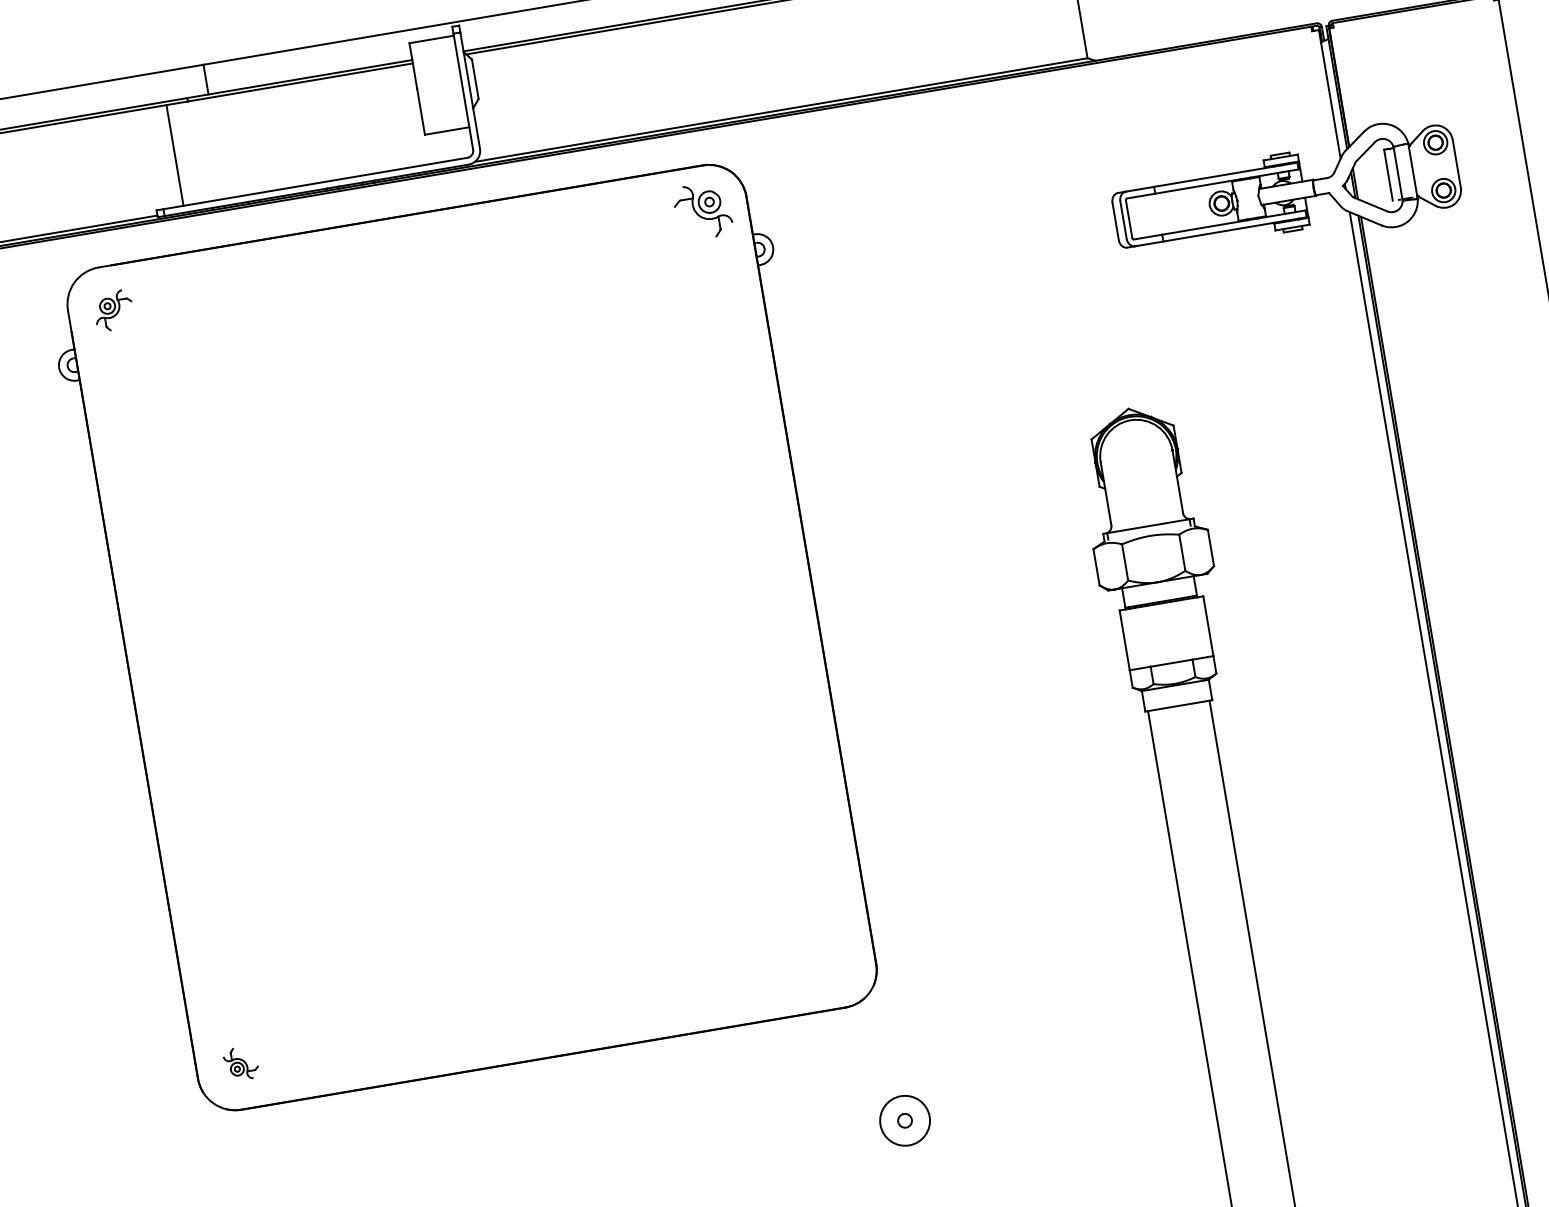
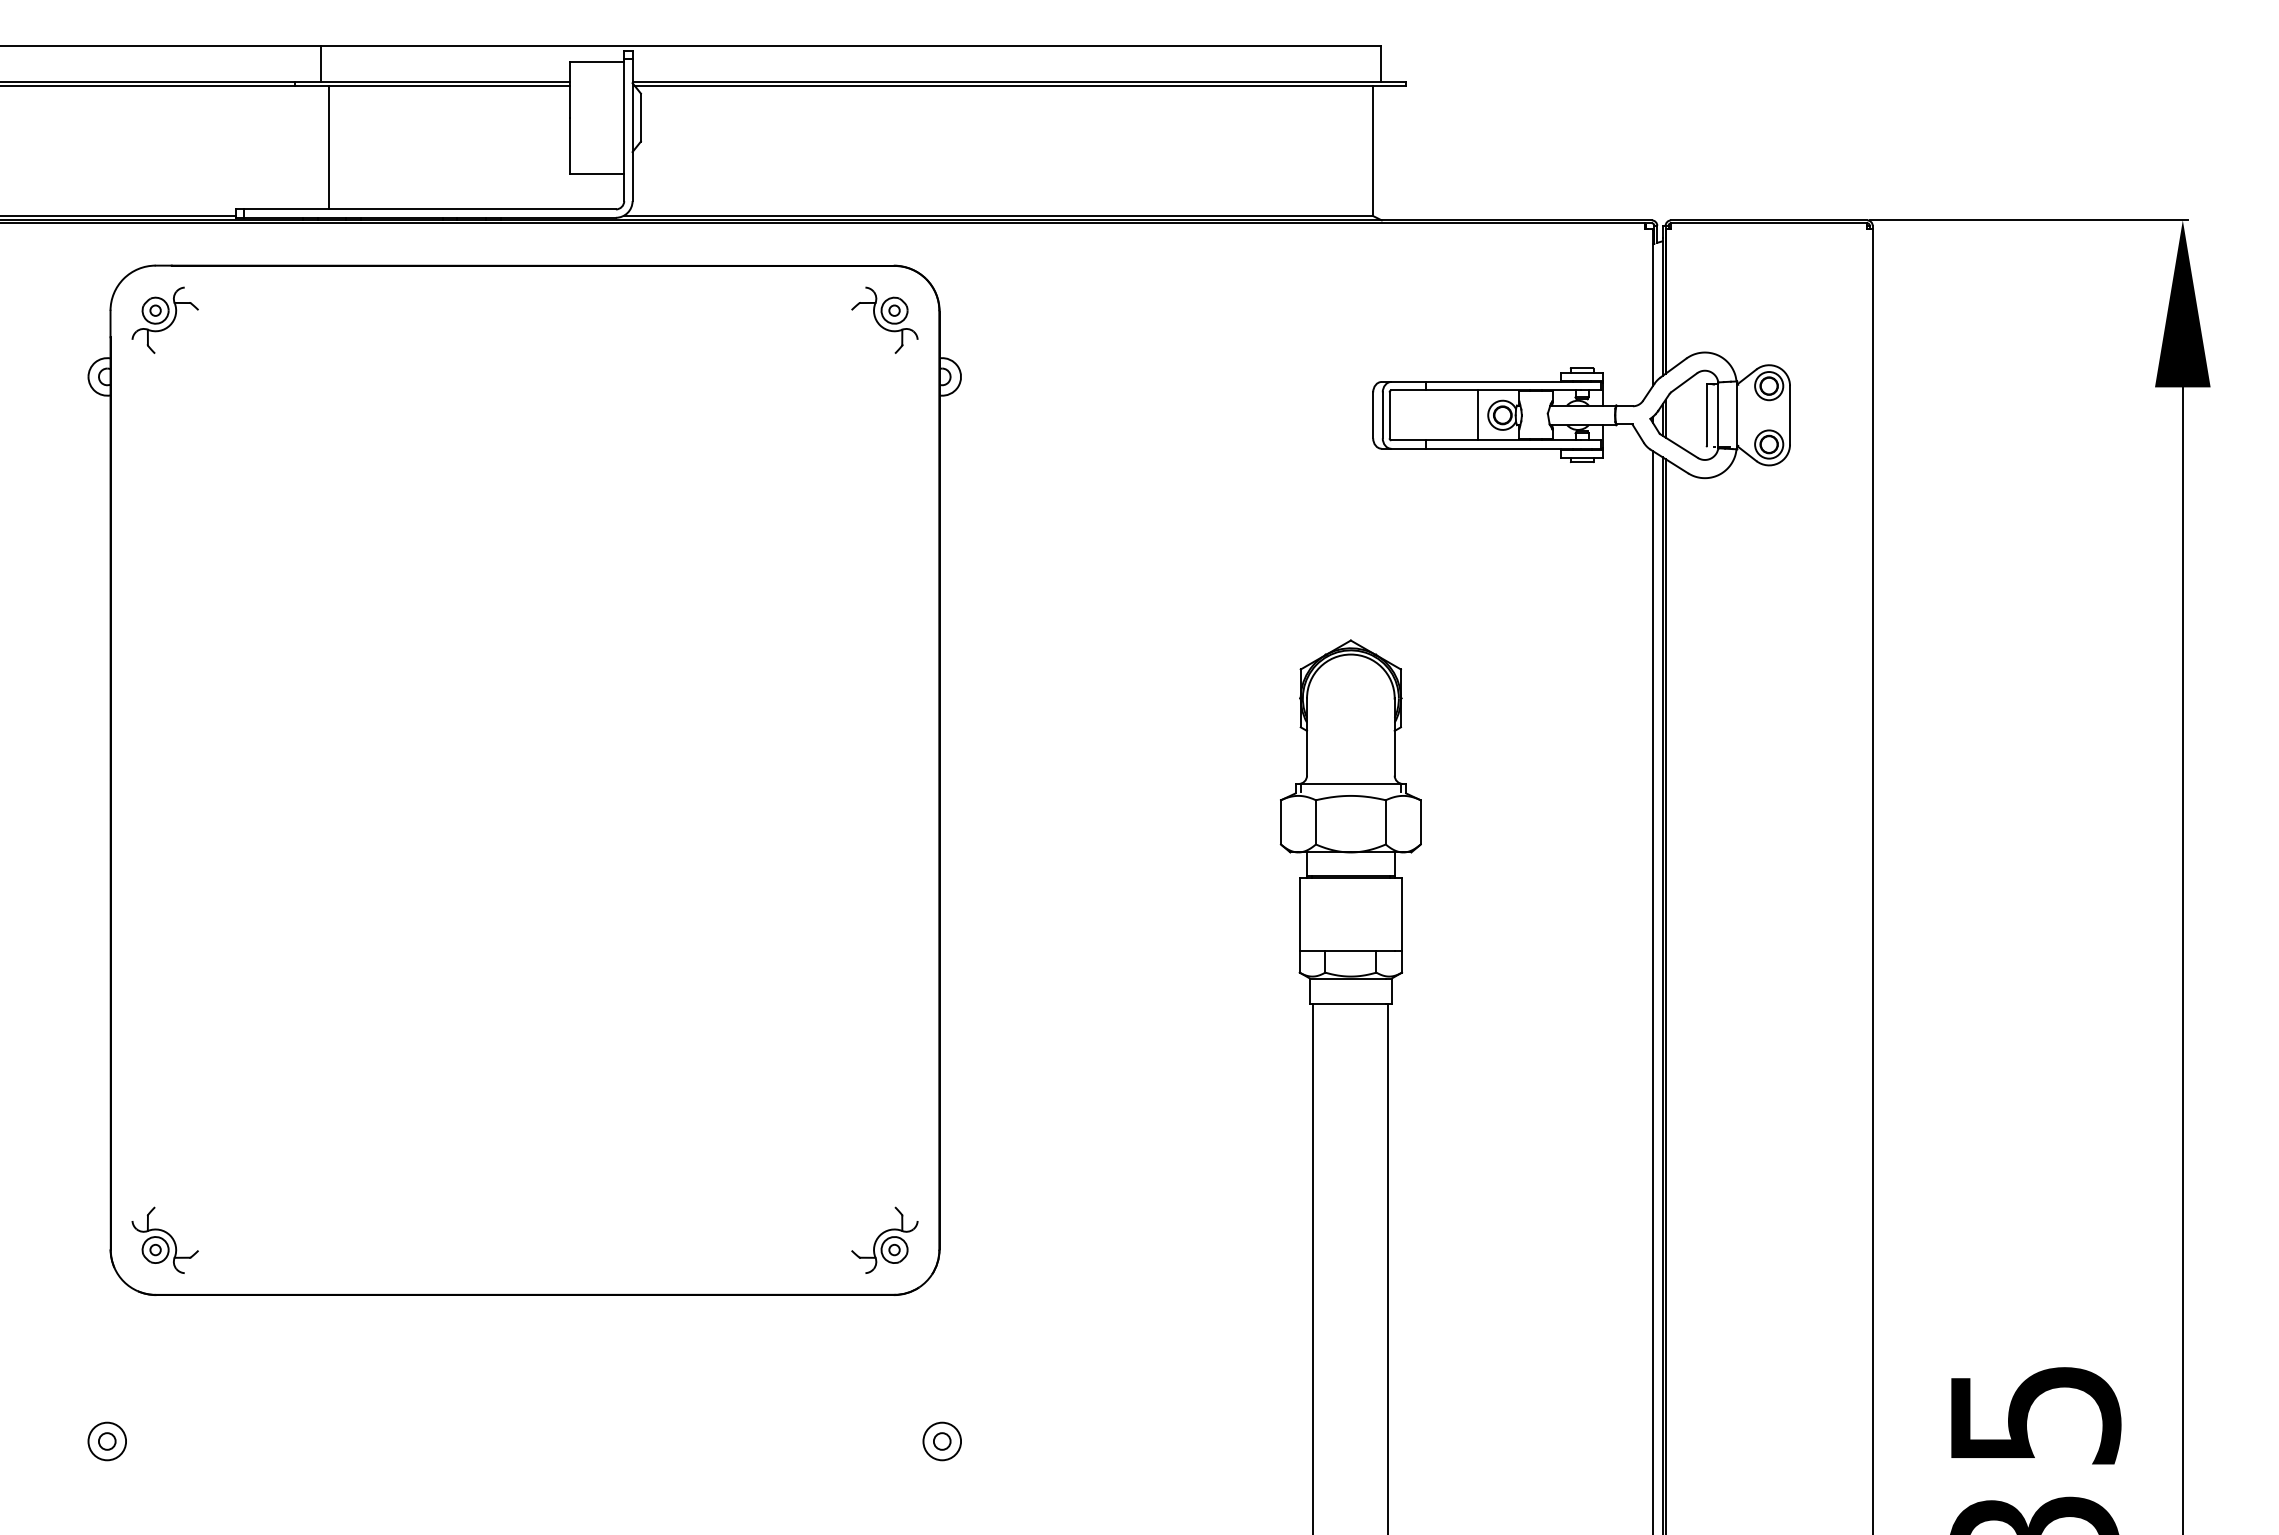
line: (174, 155) -> (328, 147), moved
line: (1201, 207) -> (1477, 415), added
part: (113, 310) -> (164, 319), size x1.43
part: (829, 963) -> (884, 1239), added
part: (240, 1063) -> (164, 1239), size x1.67
circle: (905, 1120) -> (942, 1441), size x0.62

